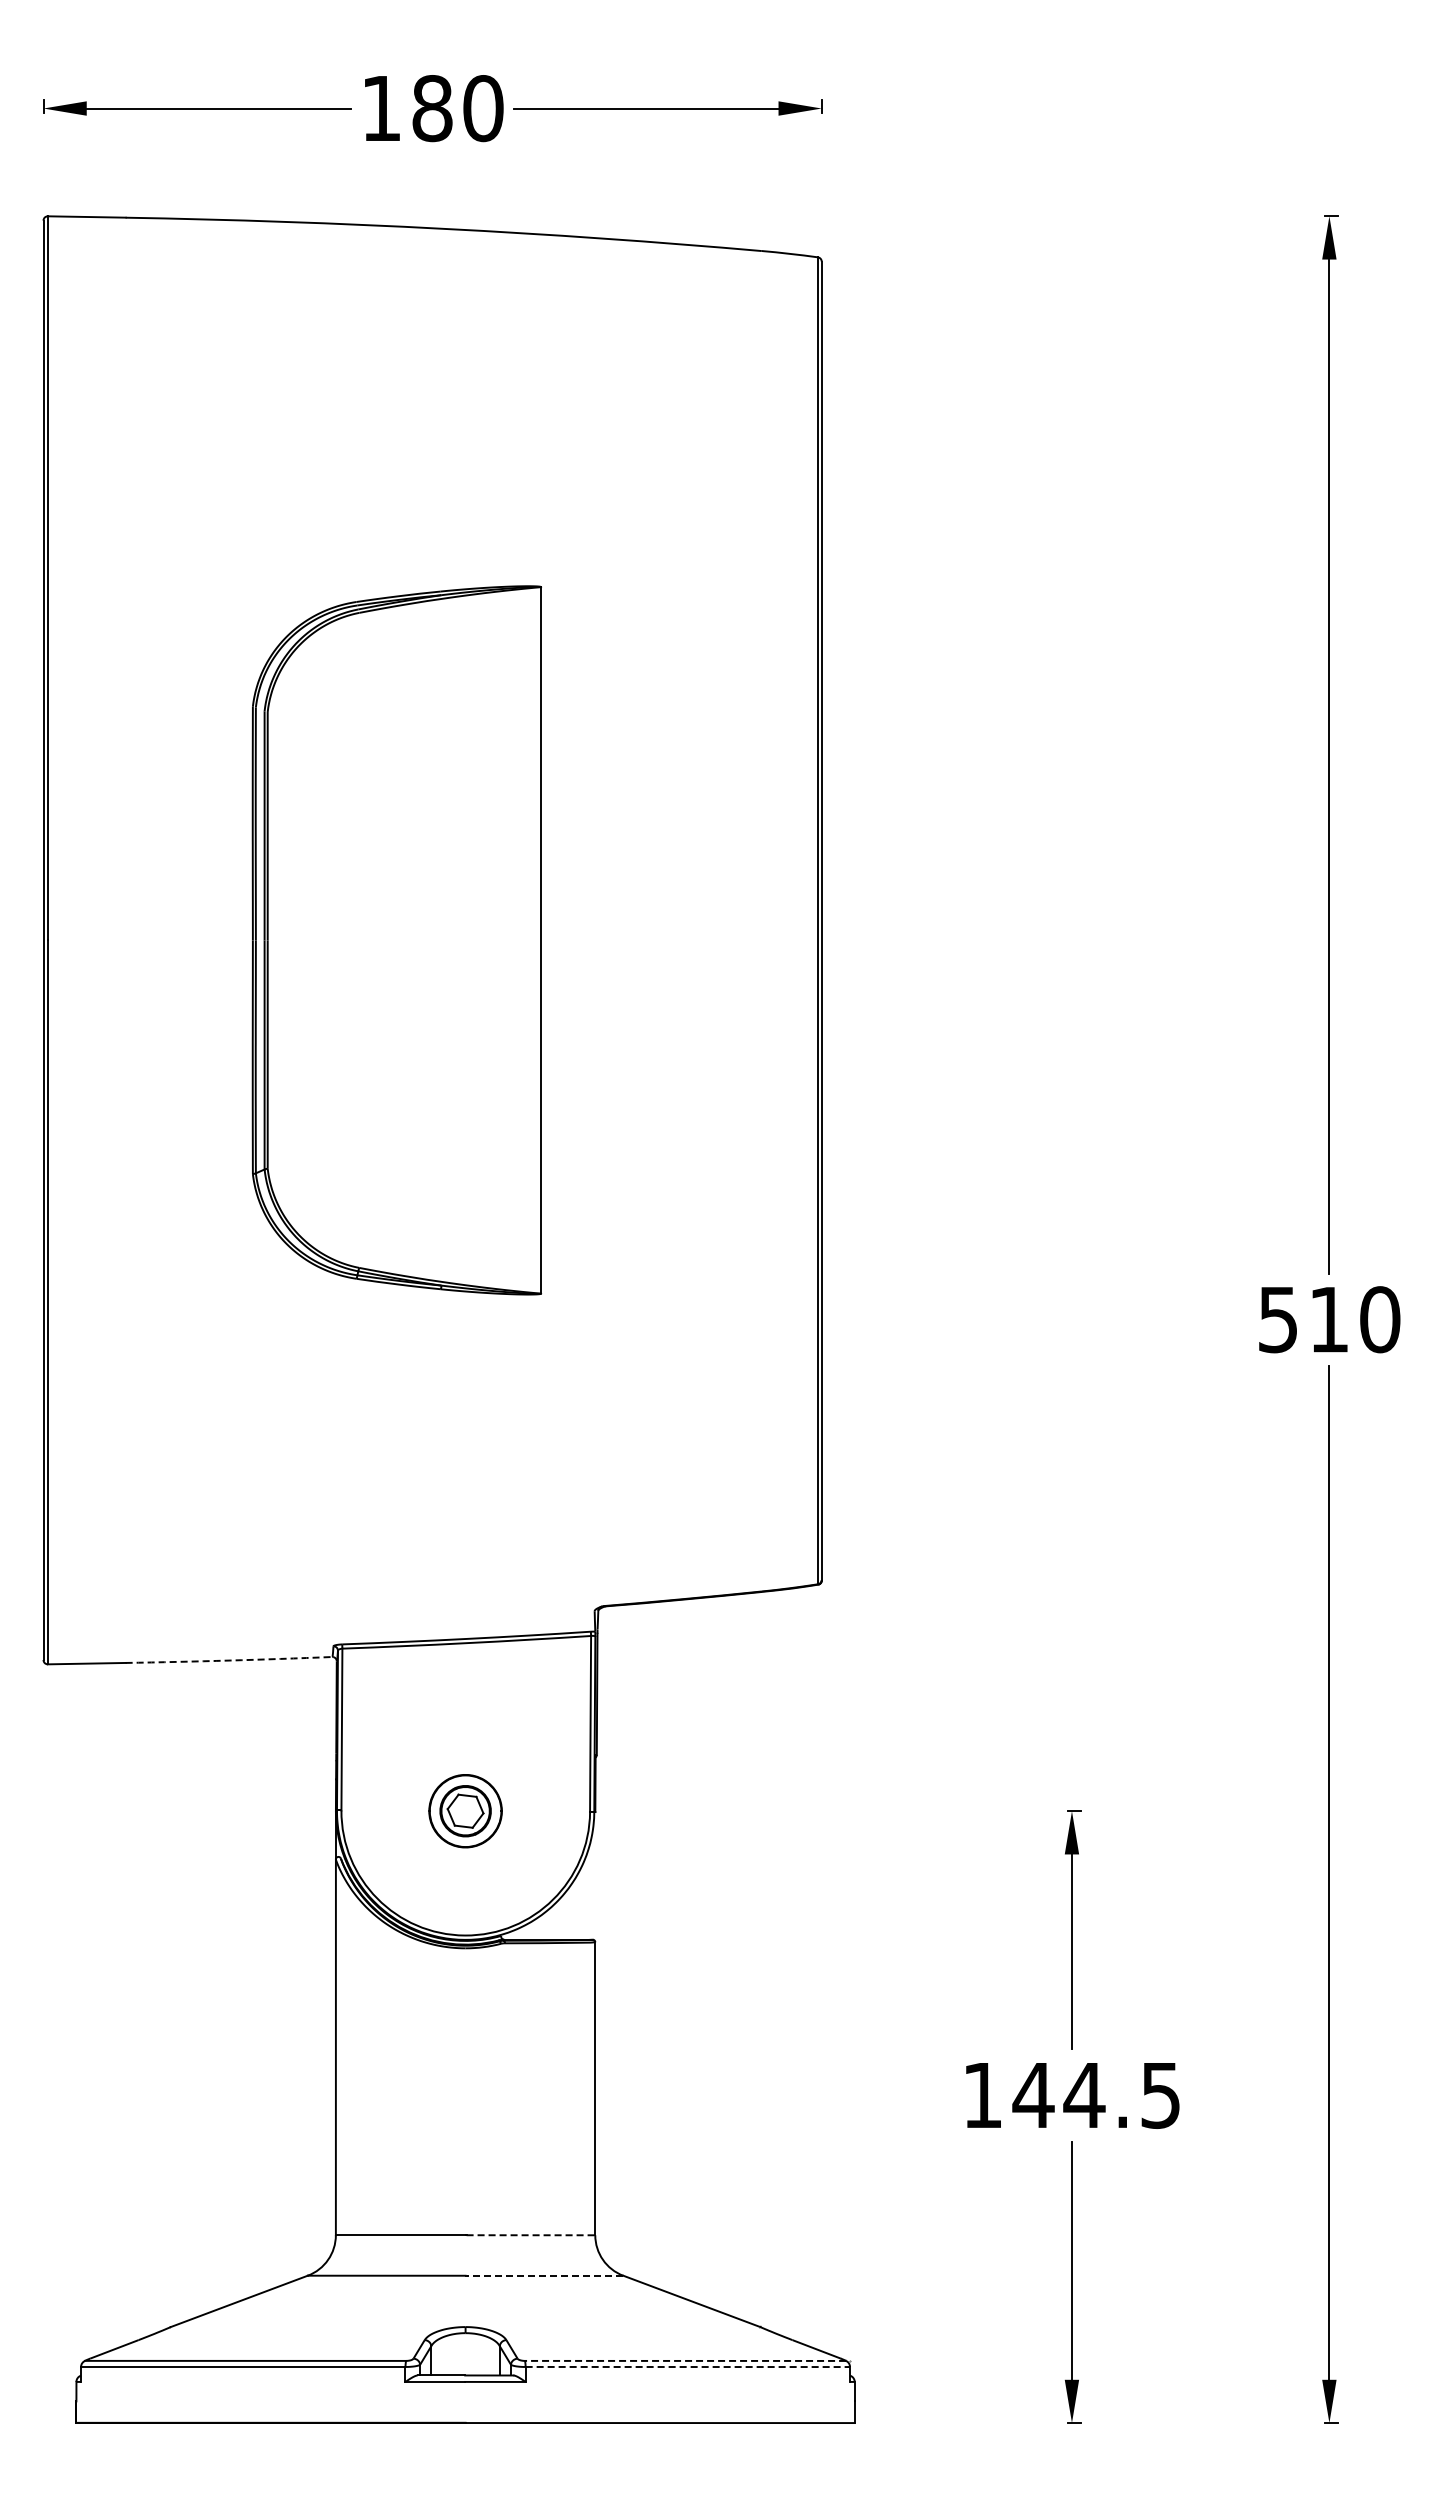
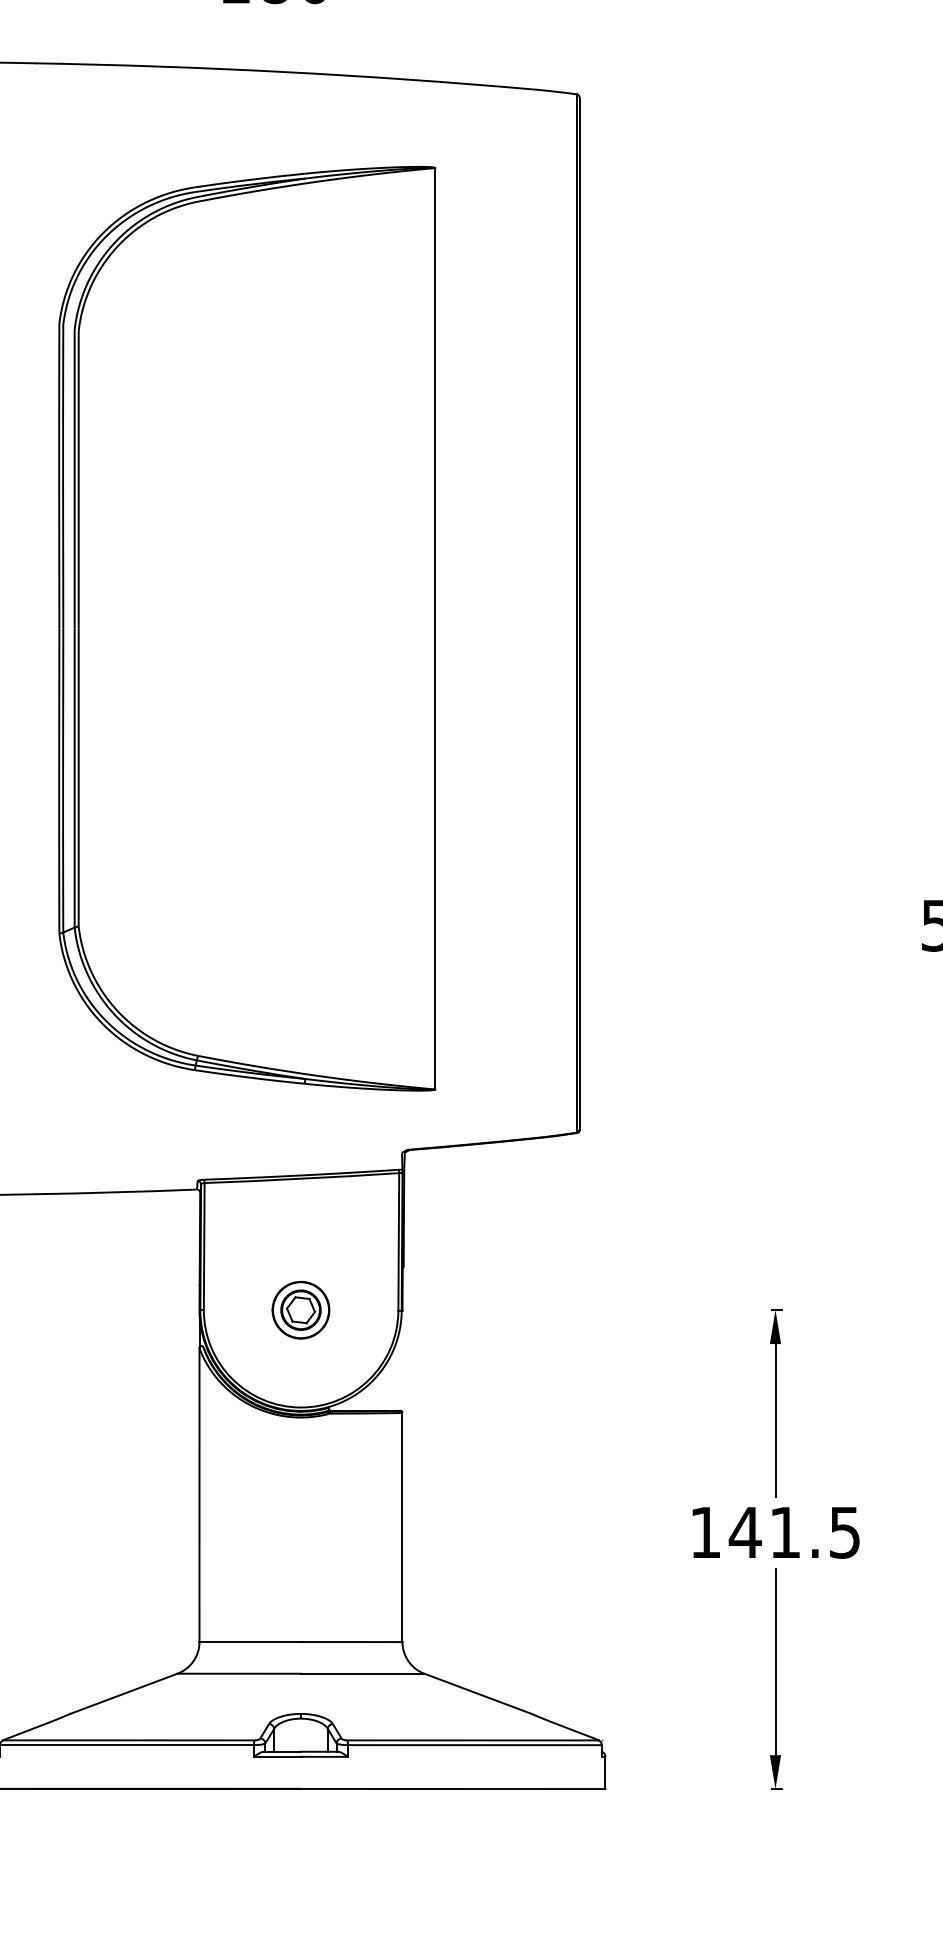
part: (396, 940) -> (246, 628), size x1.67
arc: (228, 1660) -> (115, 1192), dashed -> solid
text: (1084, 2095) -> (785, 1532), 144.5 -> 141.5
line: (531, 2235) -> (352, 1642), dashed -> solid
line: (544, 2275) -> (362, 1673), dashed -> solid
line: (685, 2360) -> (473, 1740), dashed -> solid
line: (688, 2367) -> (475, 1745), dashed -> solid

